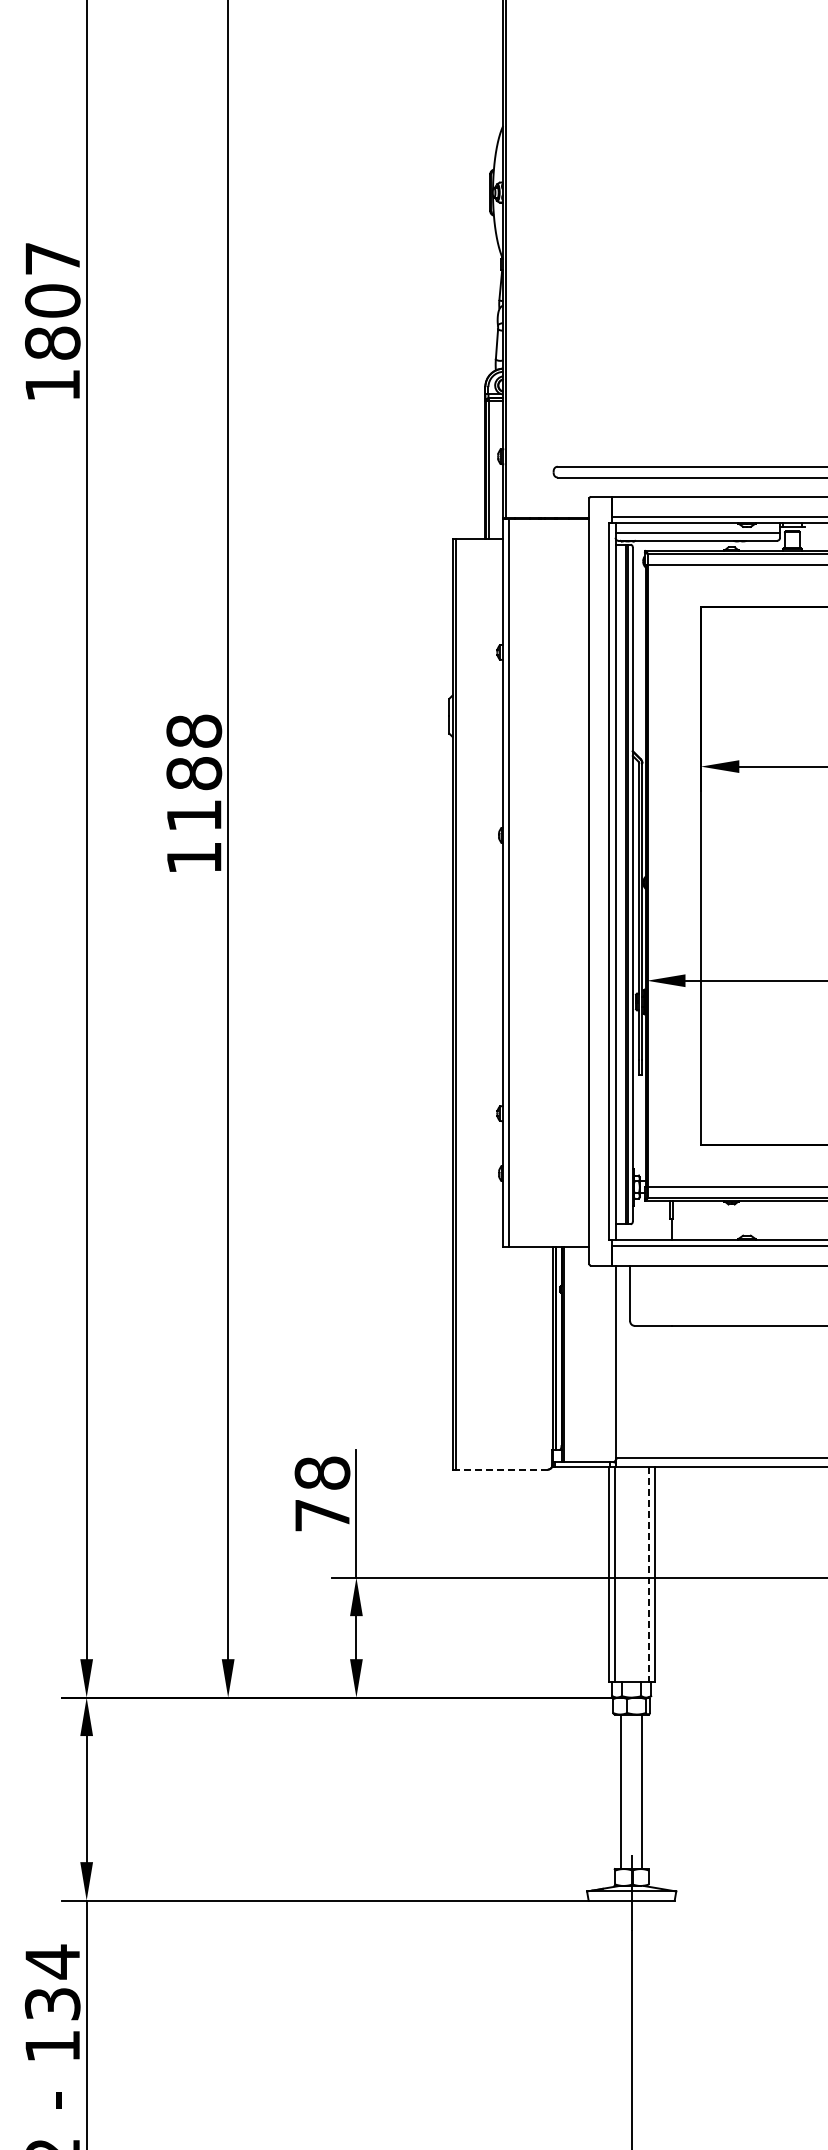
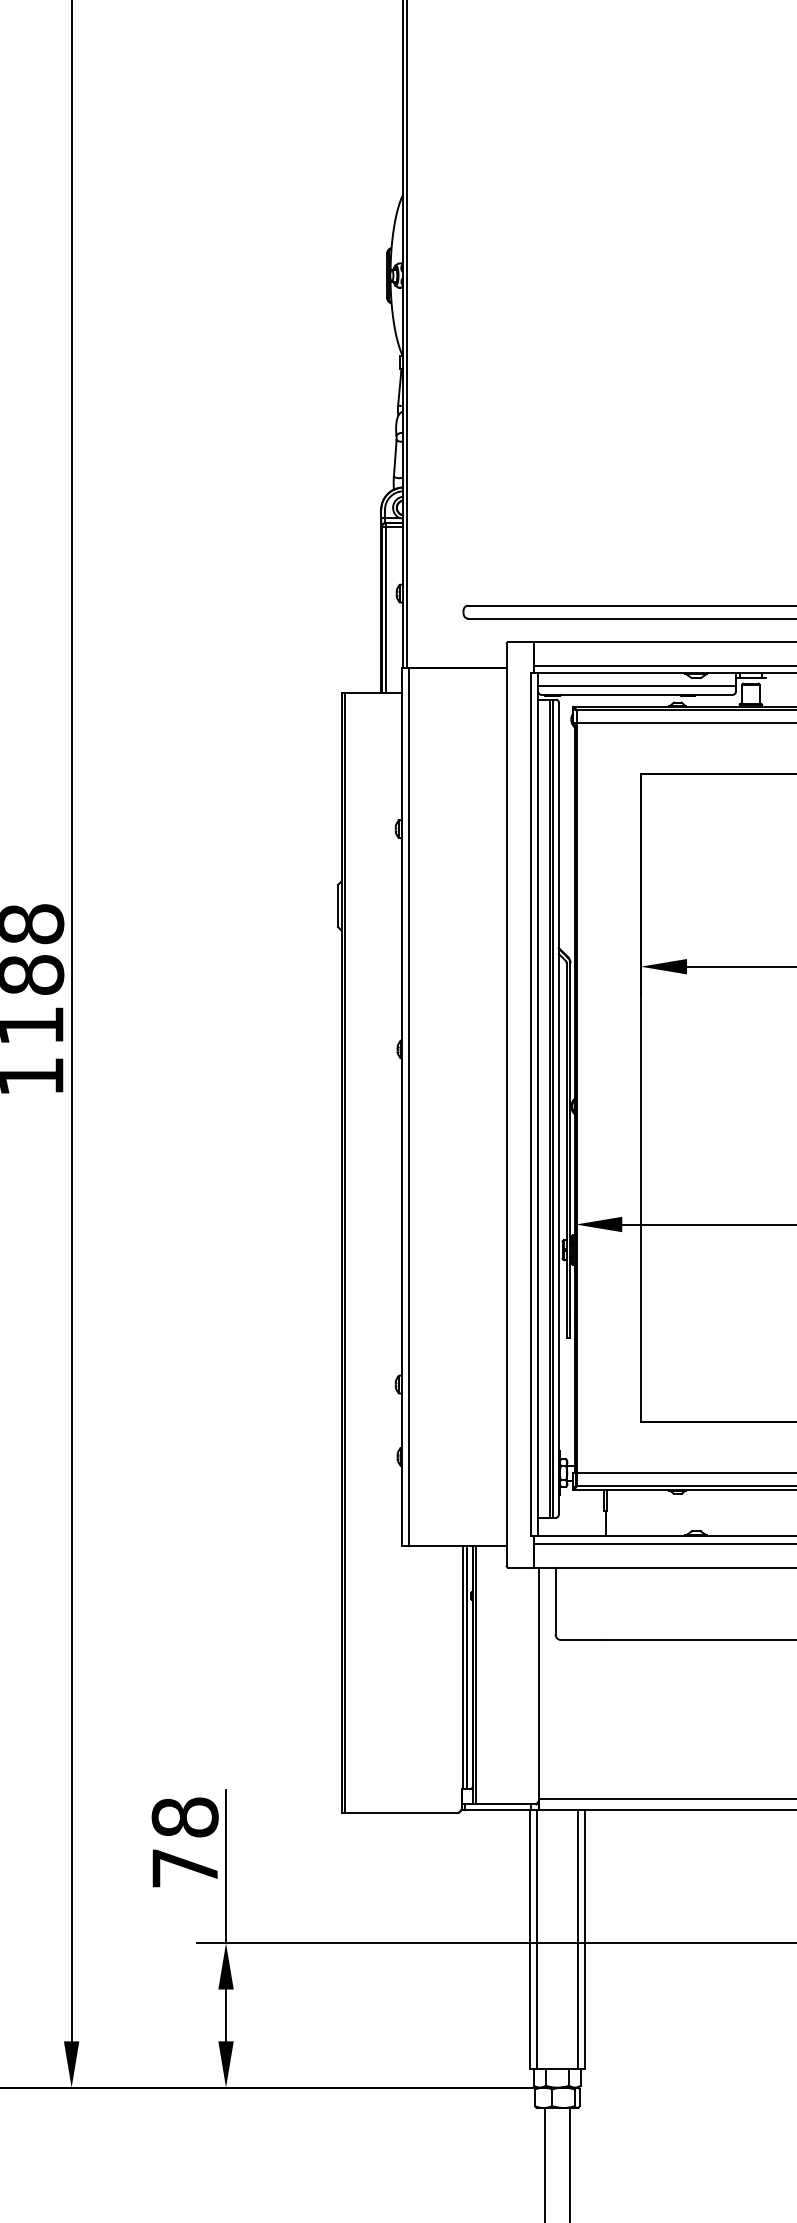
line: (501, 1469) -> (400, 1812), dashed -> solid
line: (648, 1574) -> (577, 1939), dashed -> solid

